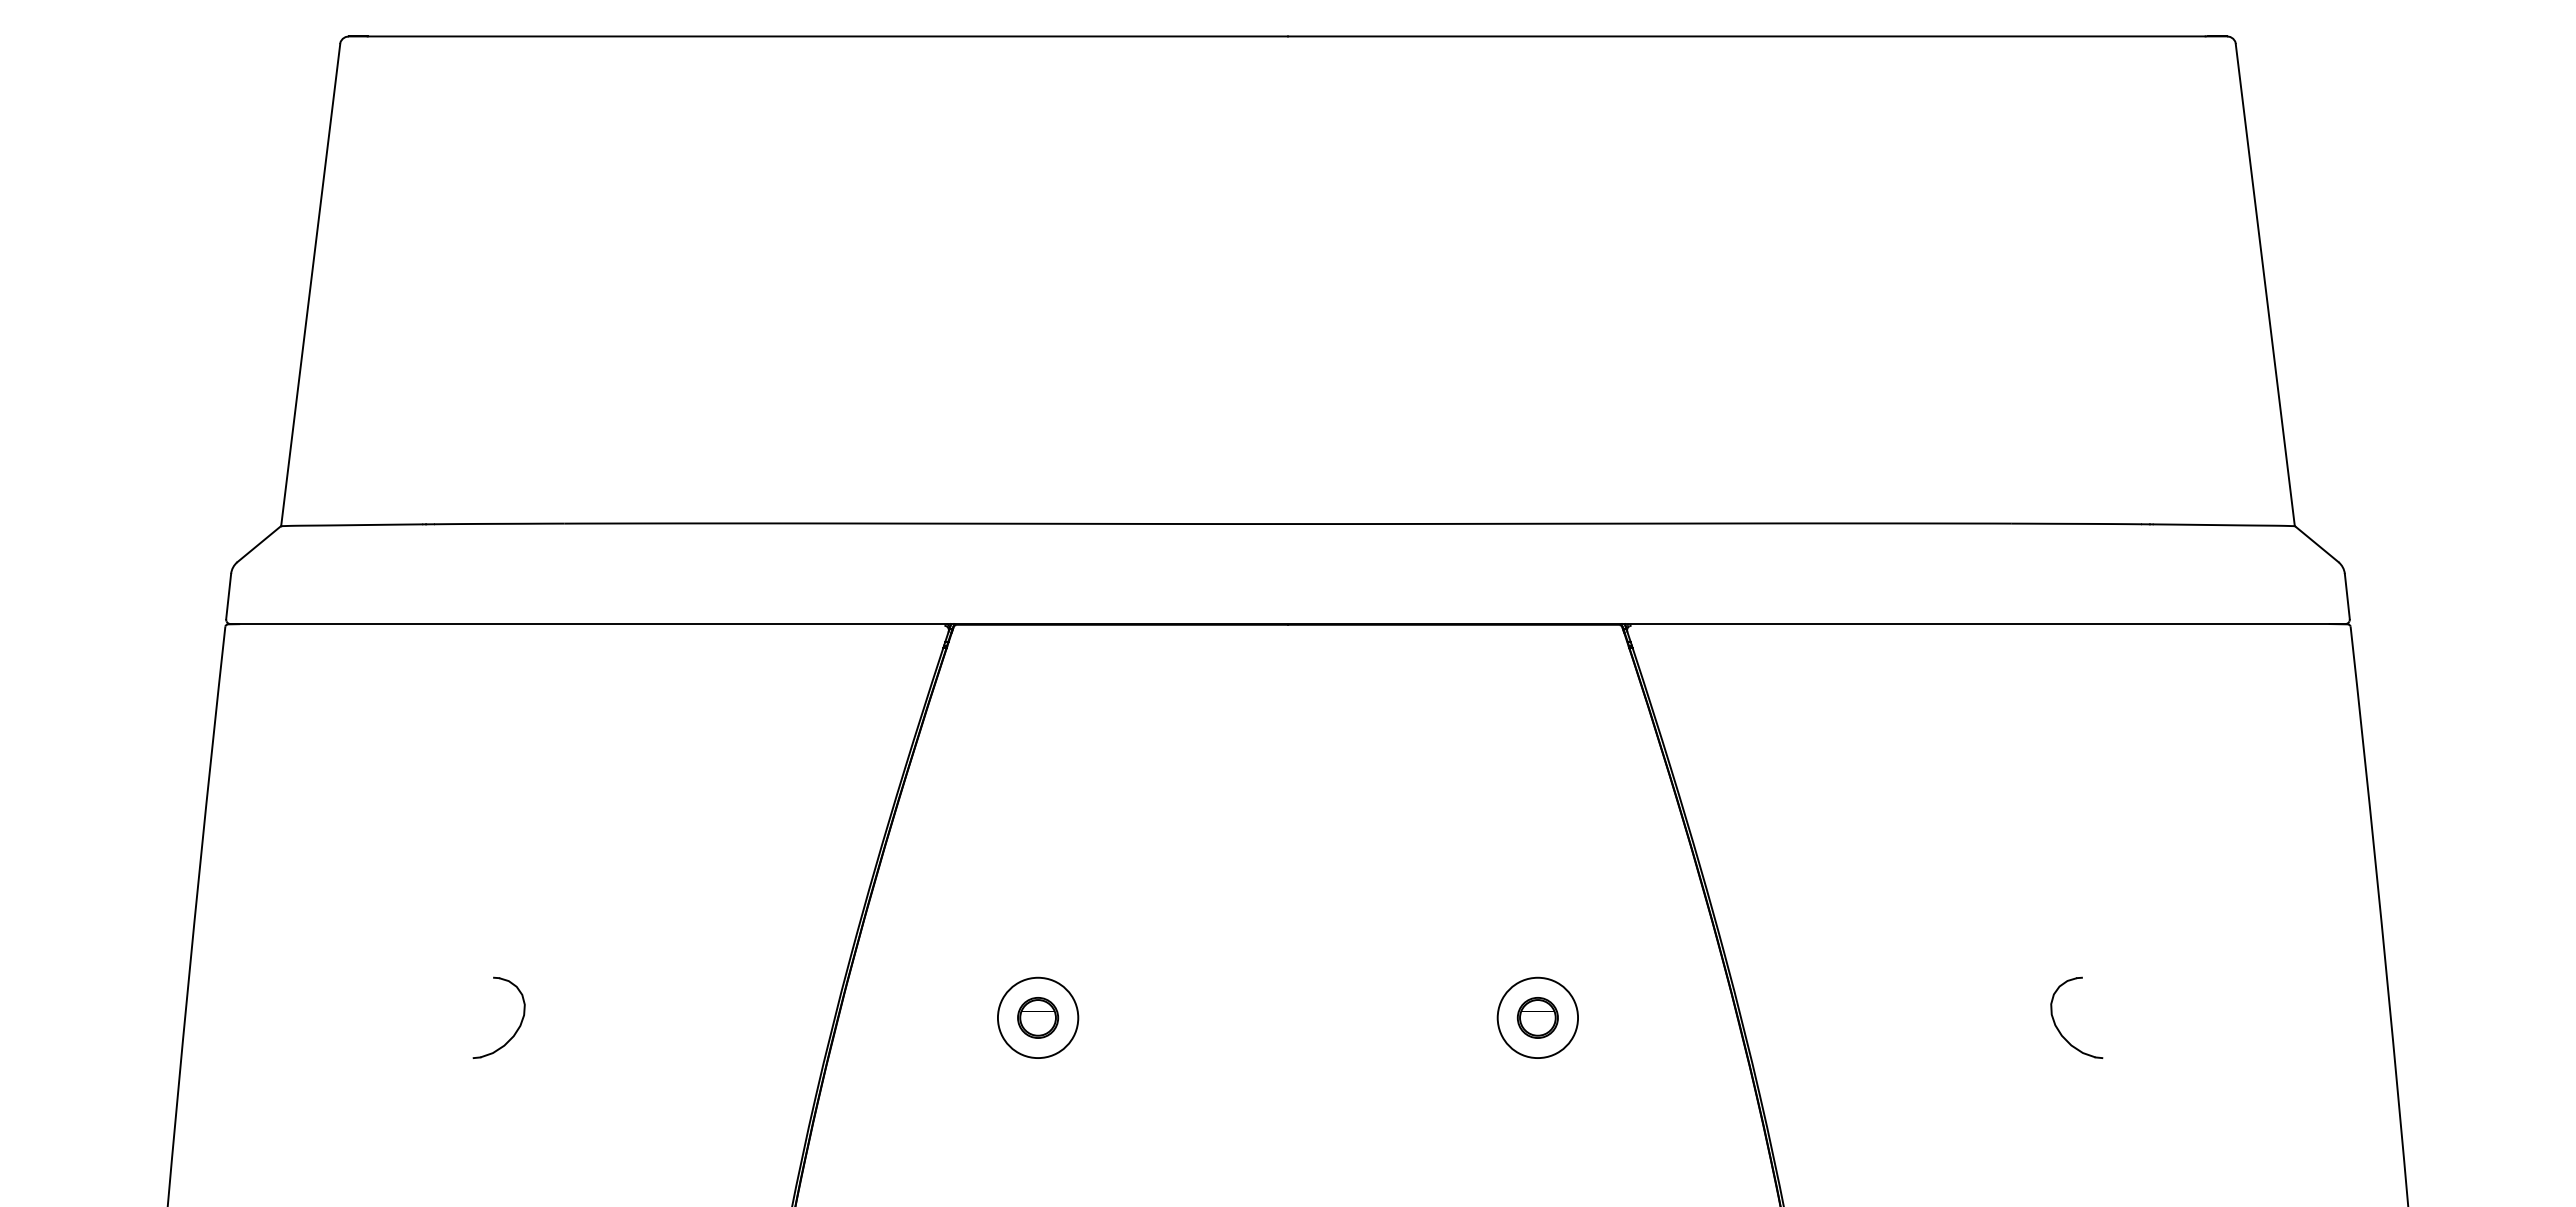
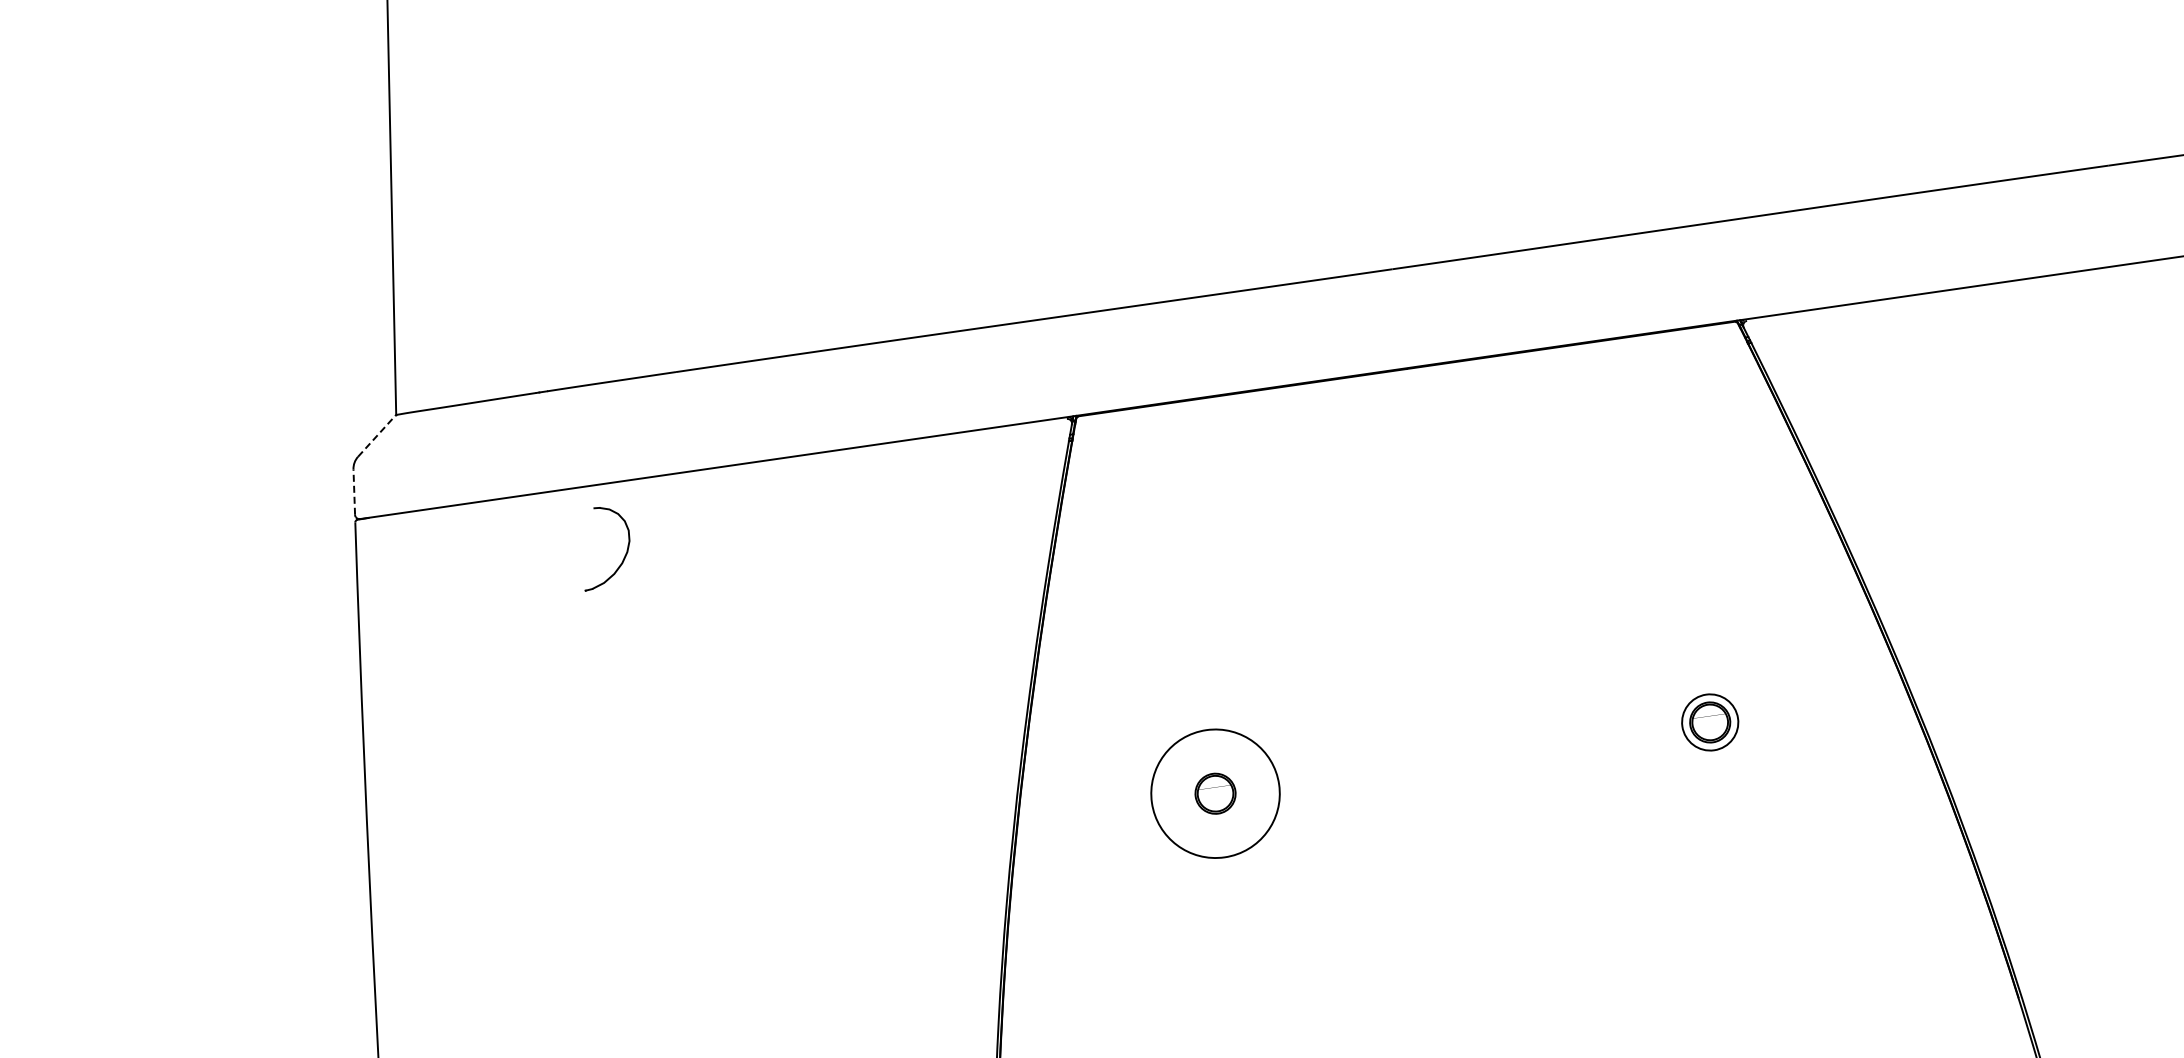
line: (259, 543) -> (377, 435), solid -> dashed
line: (228, 596) -> (354, 492), solid -> dashed
circle: (1037, 1017) -> (1214, 793), size x1.6
circle: (1537, 1017) -> (1709, 722), size x0.7
part: (516, 1029) -> (624, 556), moved

